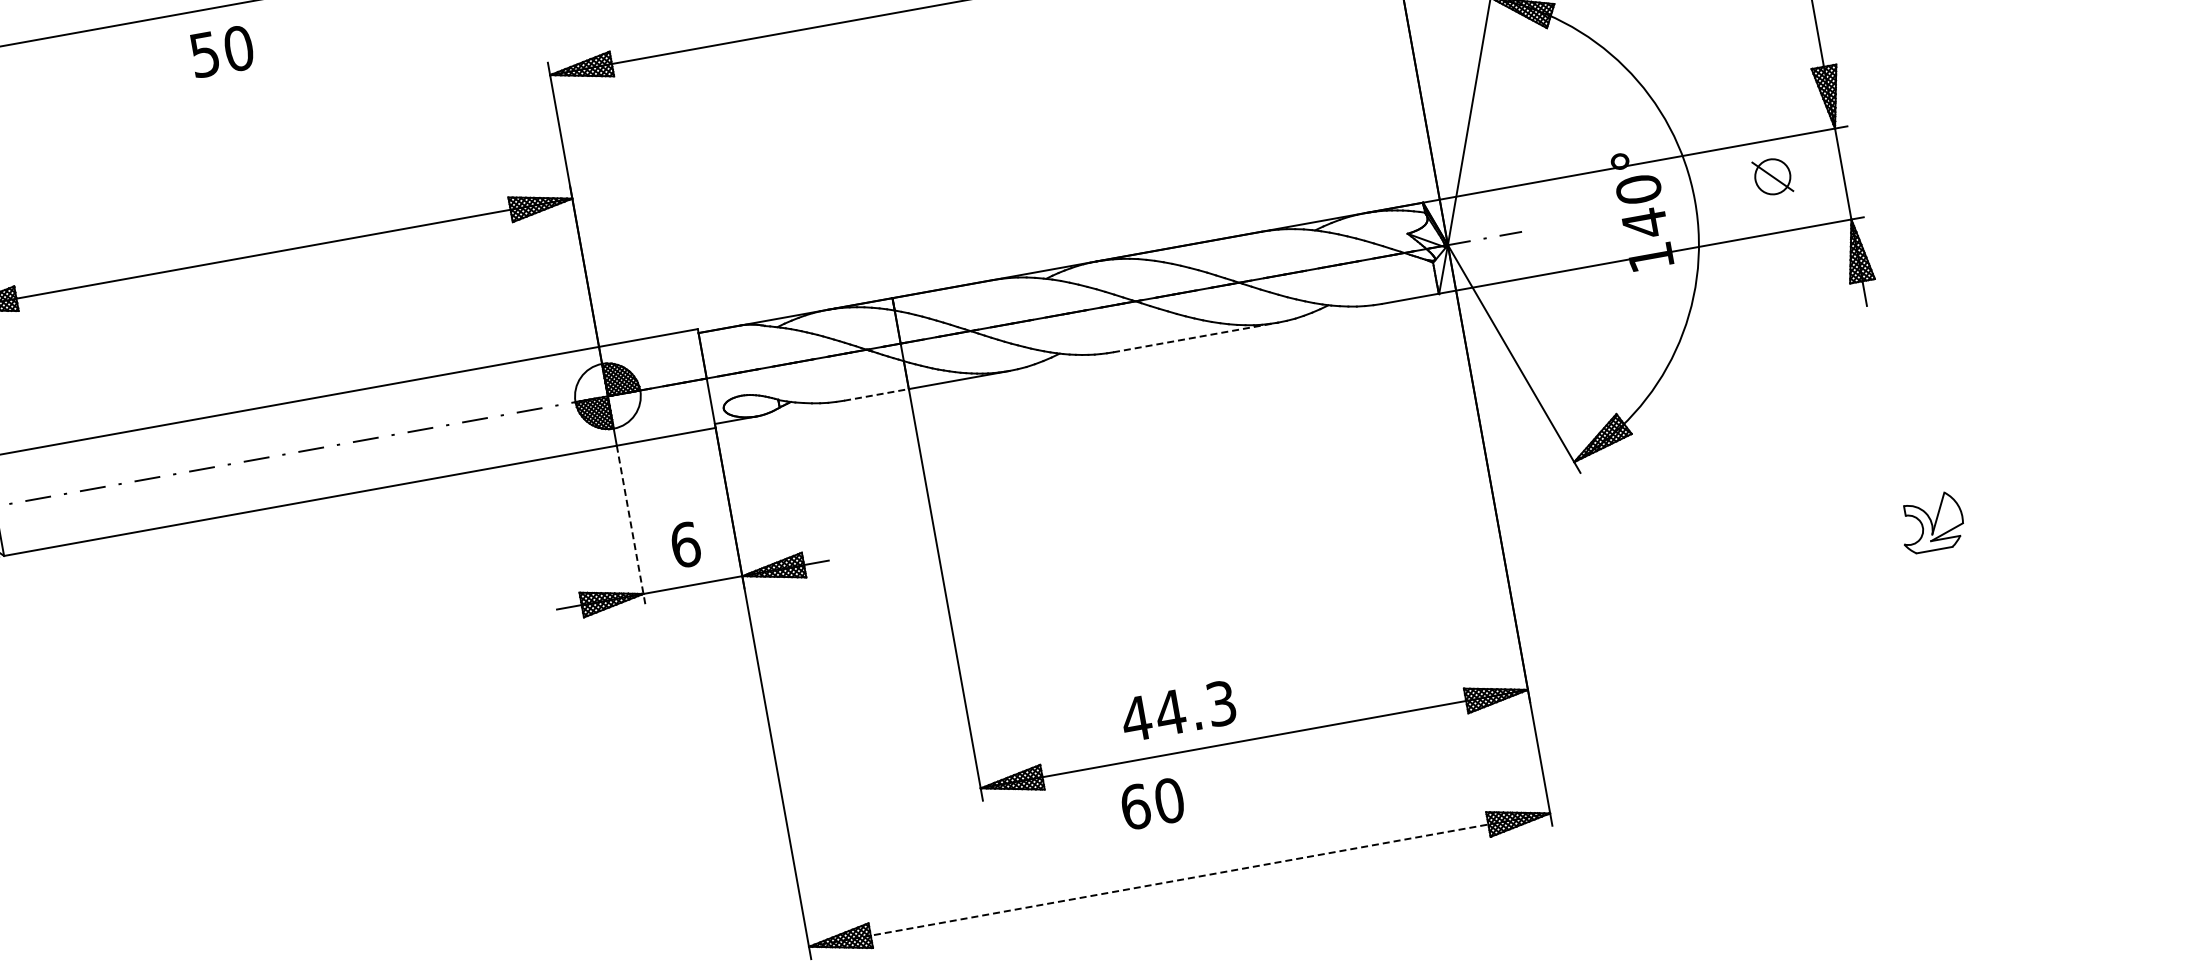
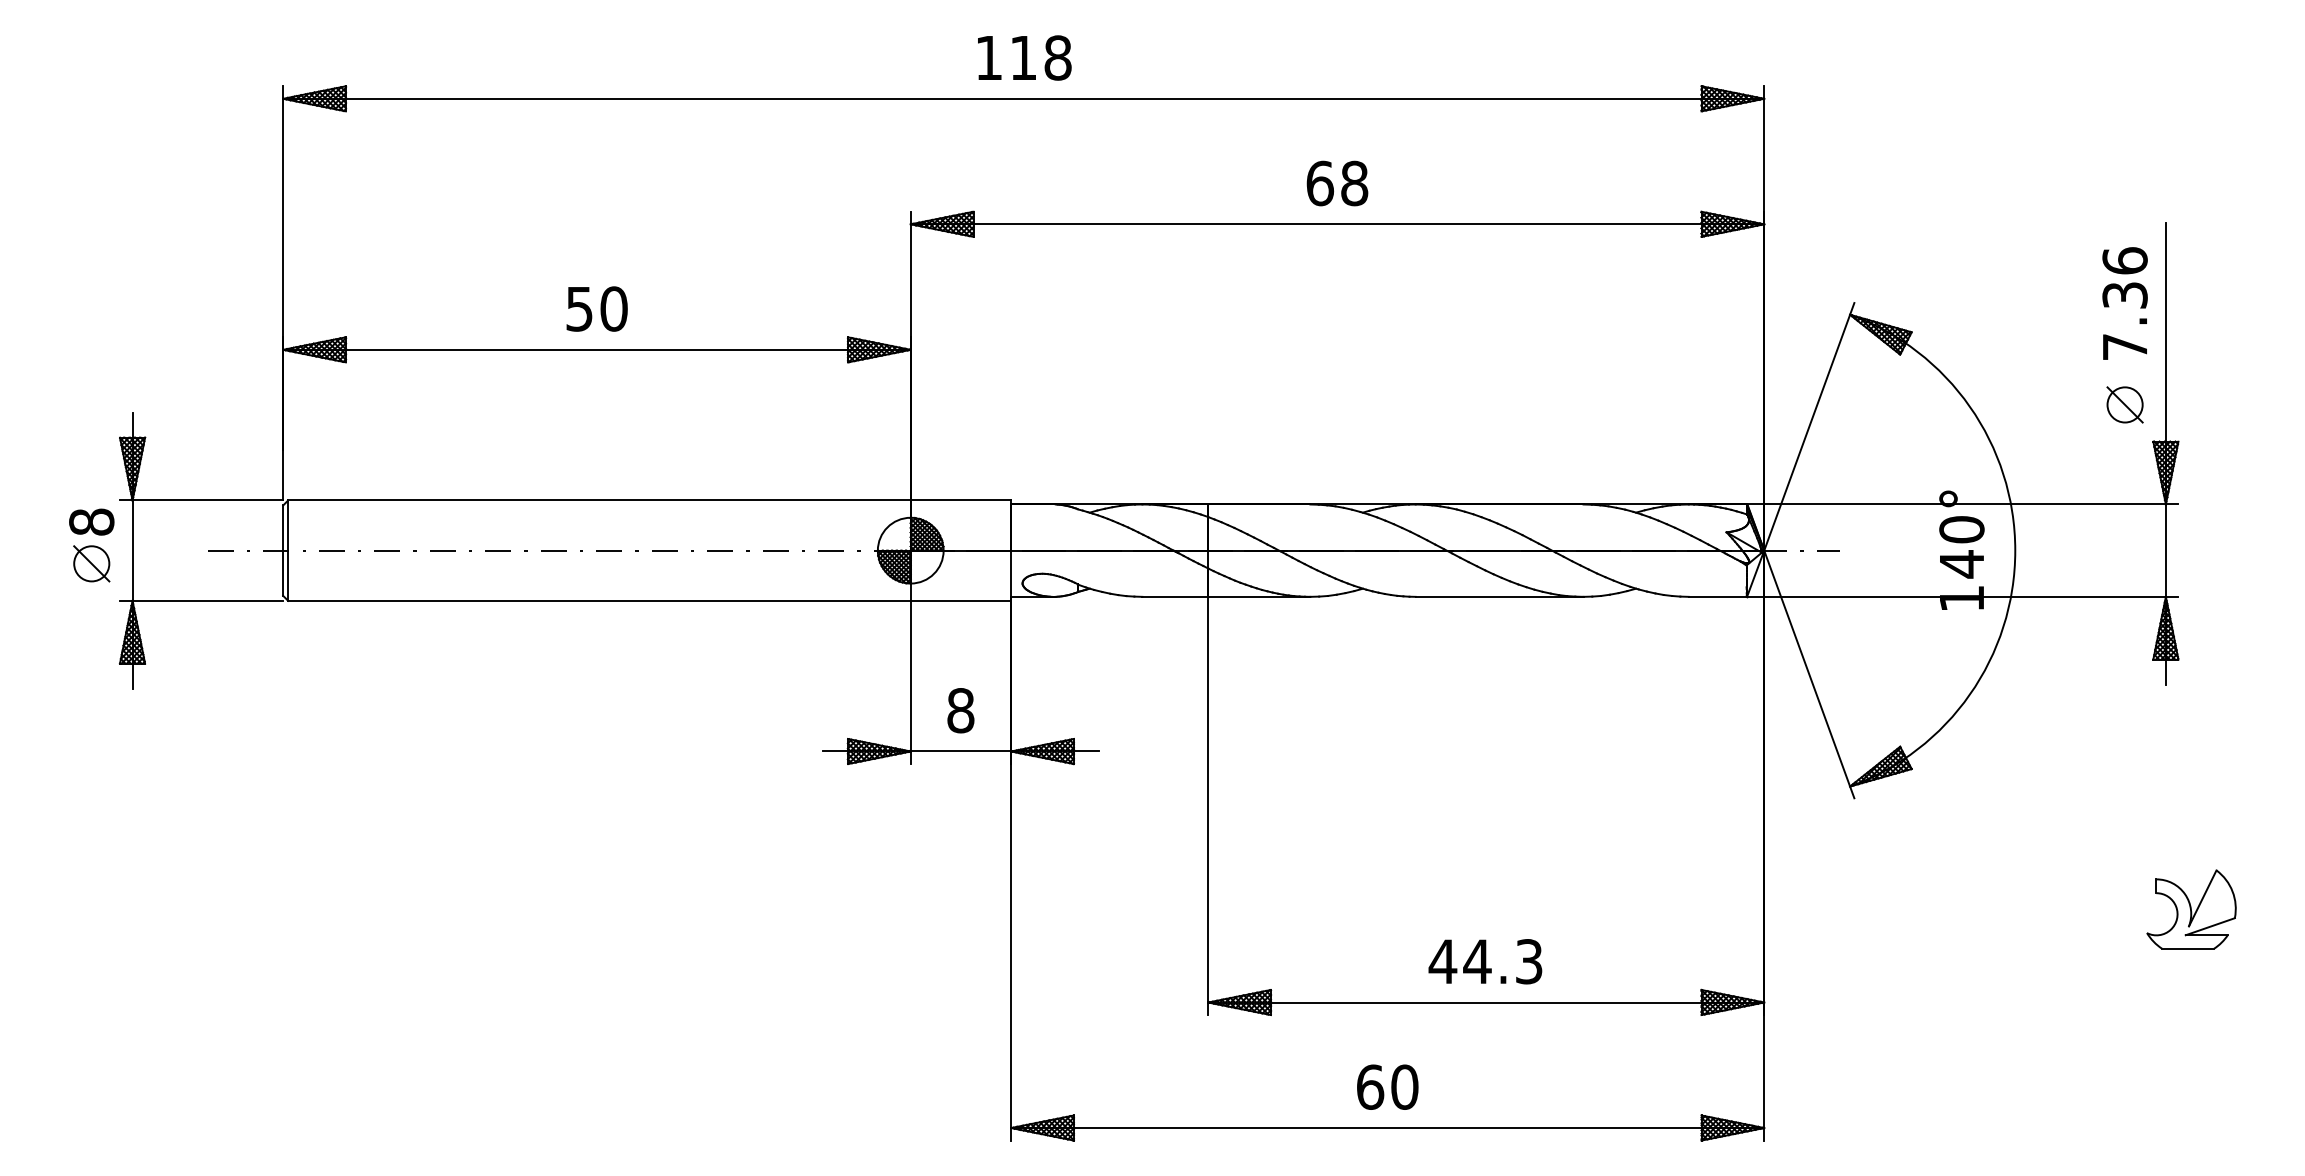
text: (221, 51) -> (596, 308), moved
part: (1772, 176) -> (2124, 404), moved
line: (1195, 337) -> (1499, 596), dashed -> solid
line: (876, 394) -> (1175, 596), dashed -> solid
part: (1931, 522) -> (2191, 909), size x1.43
line: (631, 526) -> (910, 682), dashed -> solid
text: (685, 544) -> (960, 710), 6 -> 8
text: (1178, 711) -> (1485, 961), moved
text: (1152, 803) -> (1387, 1086), moved
line: (1179, 880) -> (1387, 1128), dashed -> solid

